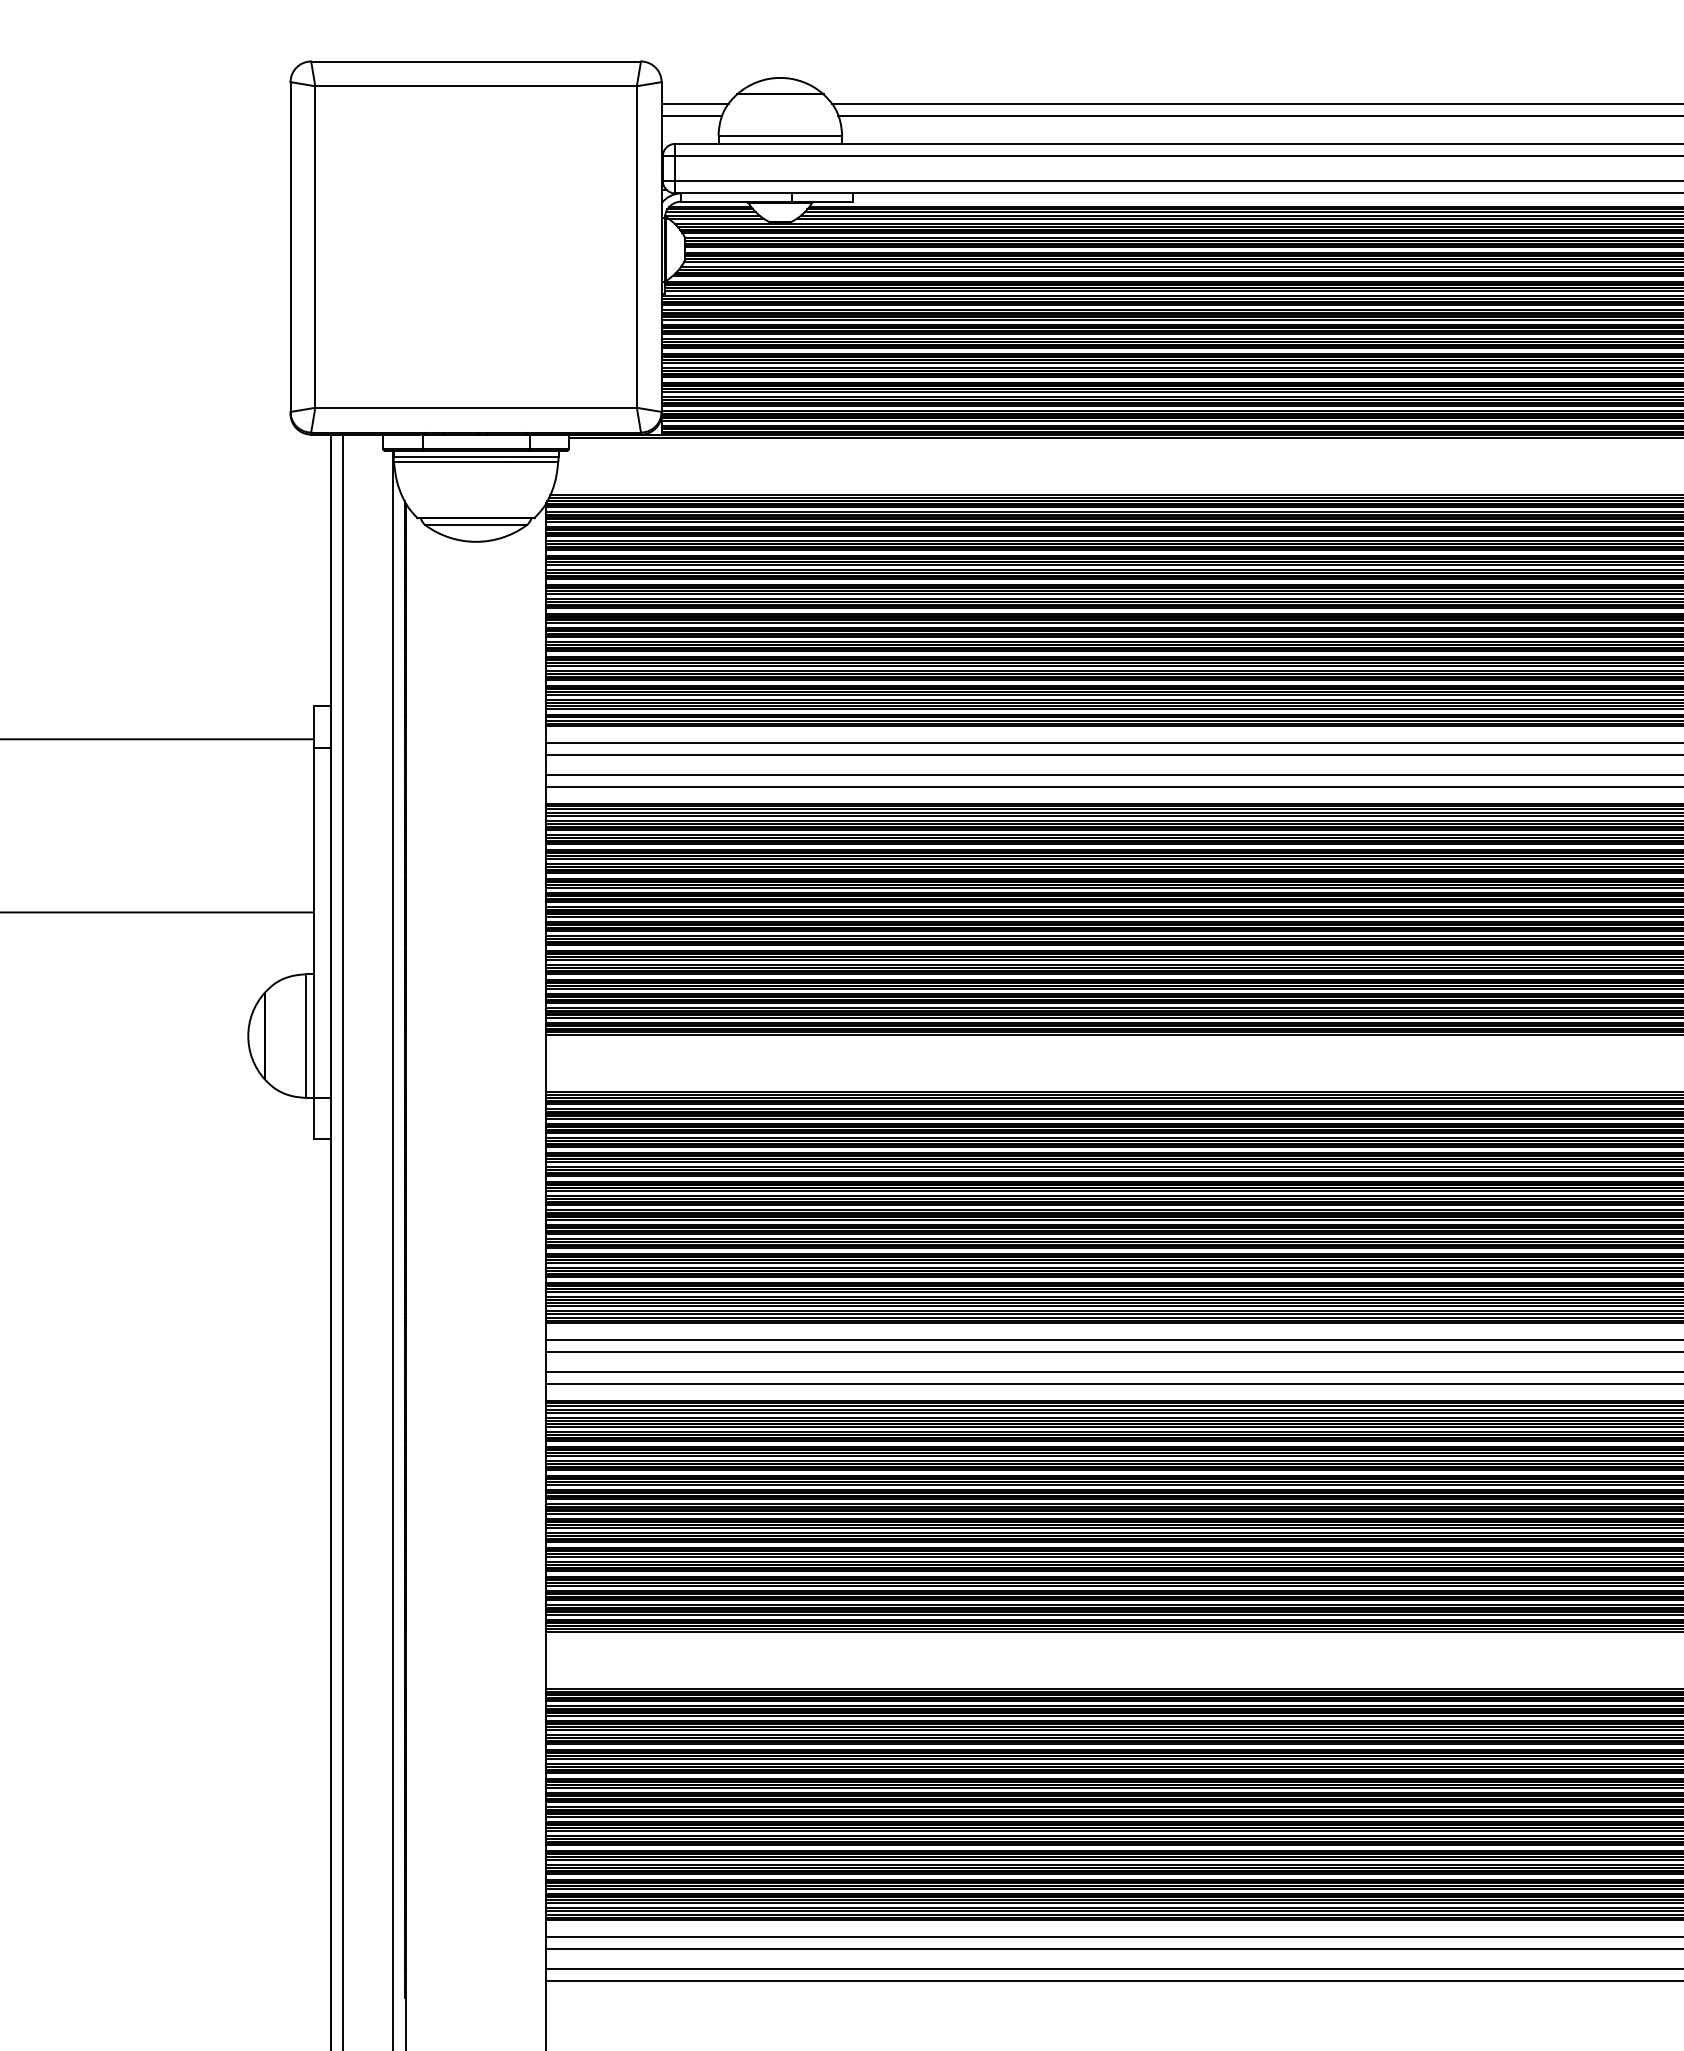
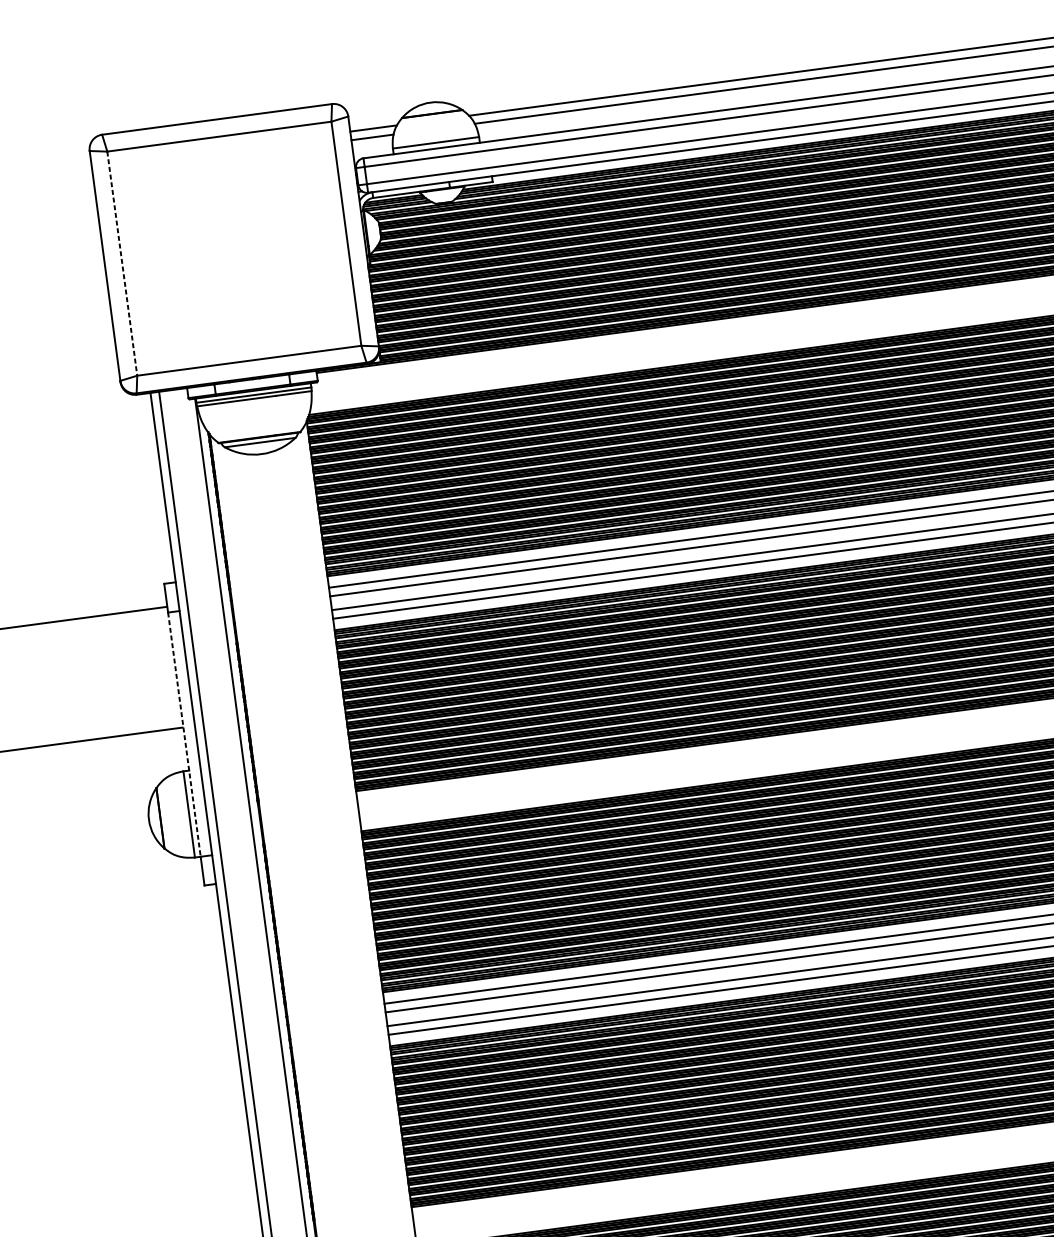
line: (315, 247) -> (122, 263), solid -> dashed
line: (314, 923) -> (184, 735), solid -> dashed

